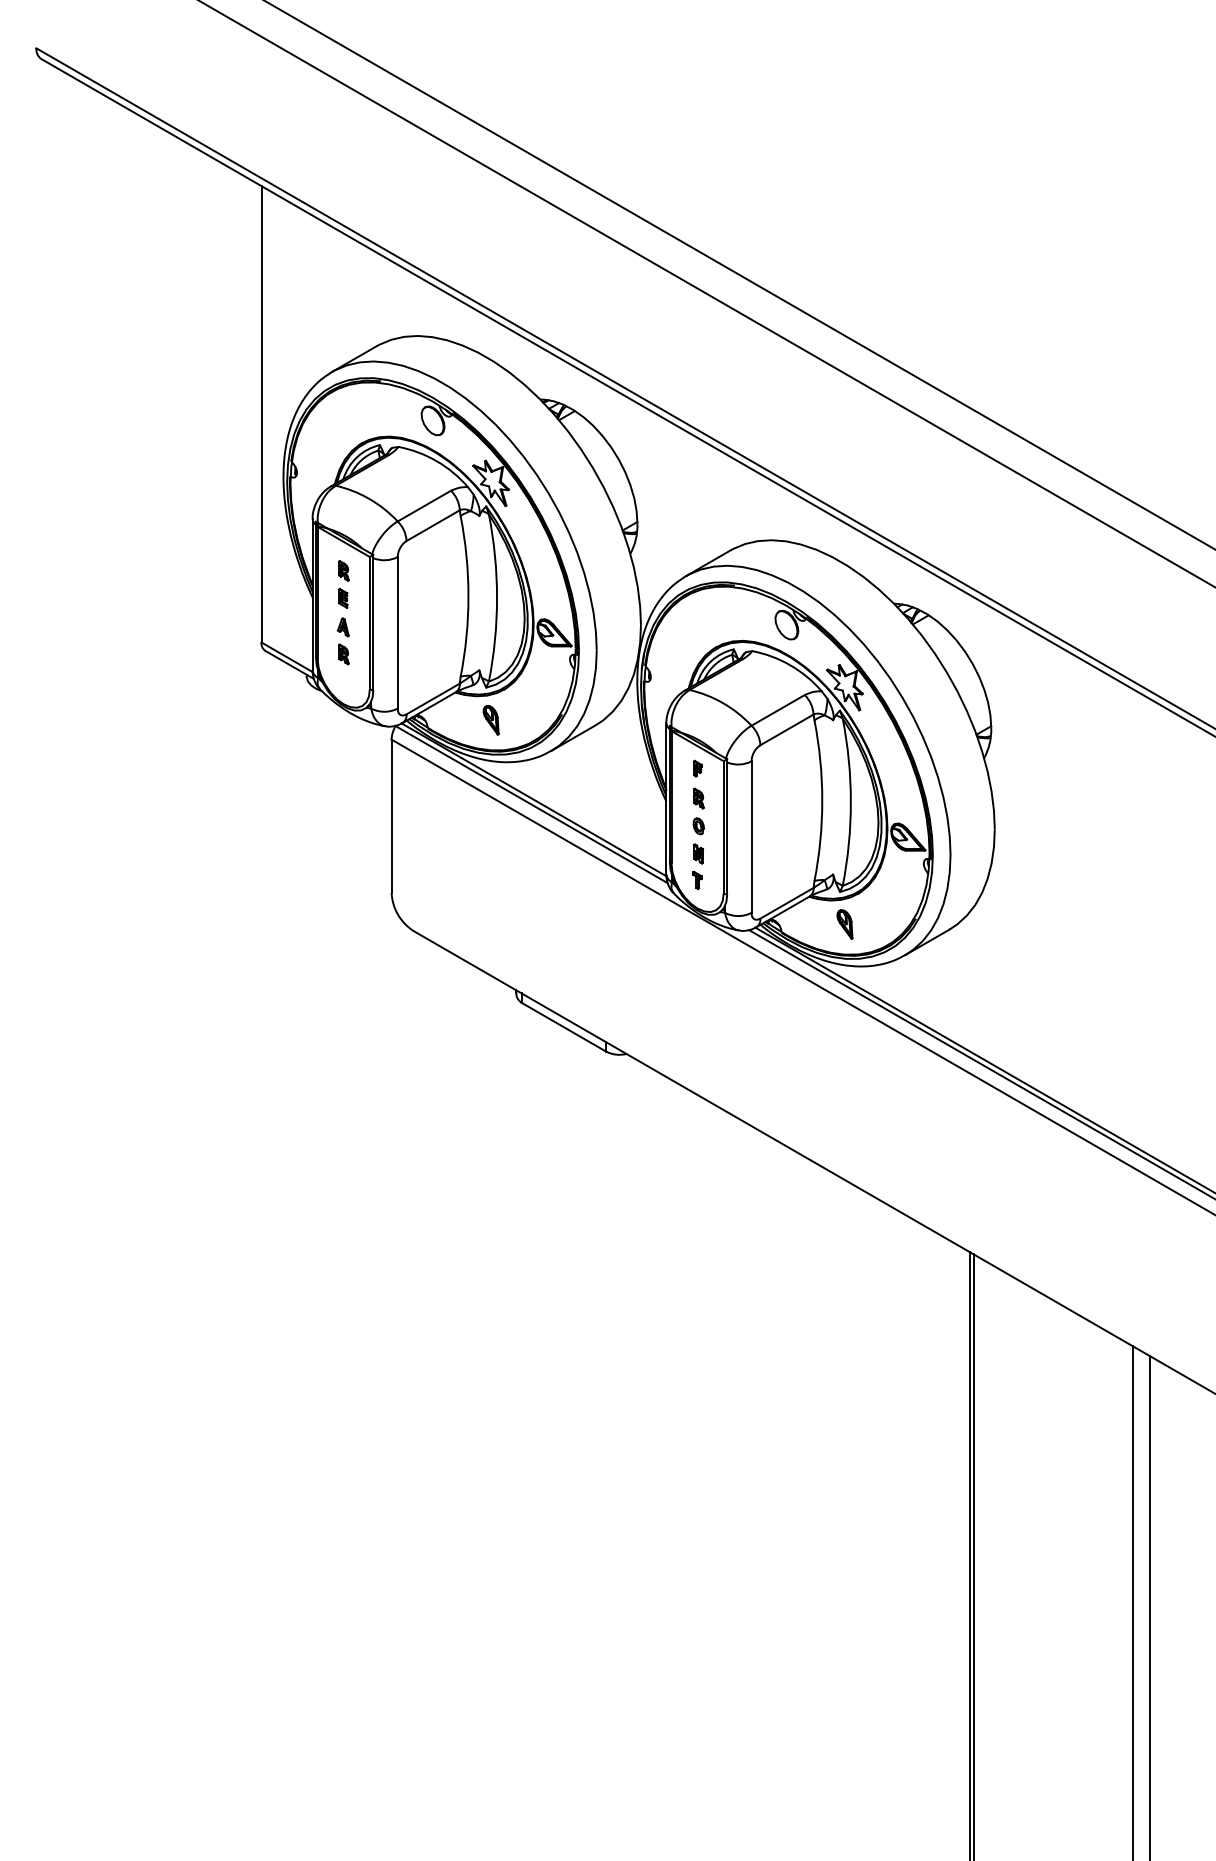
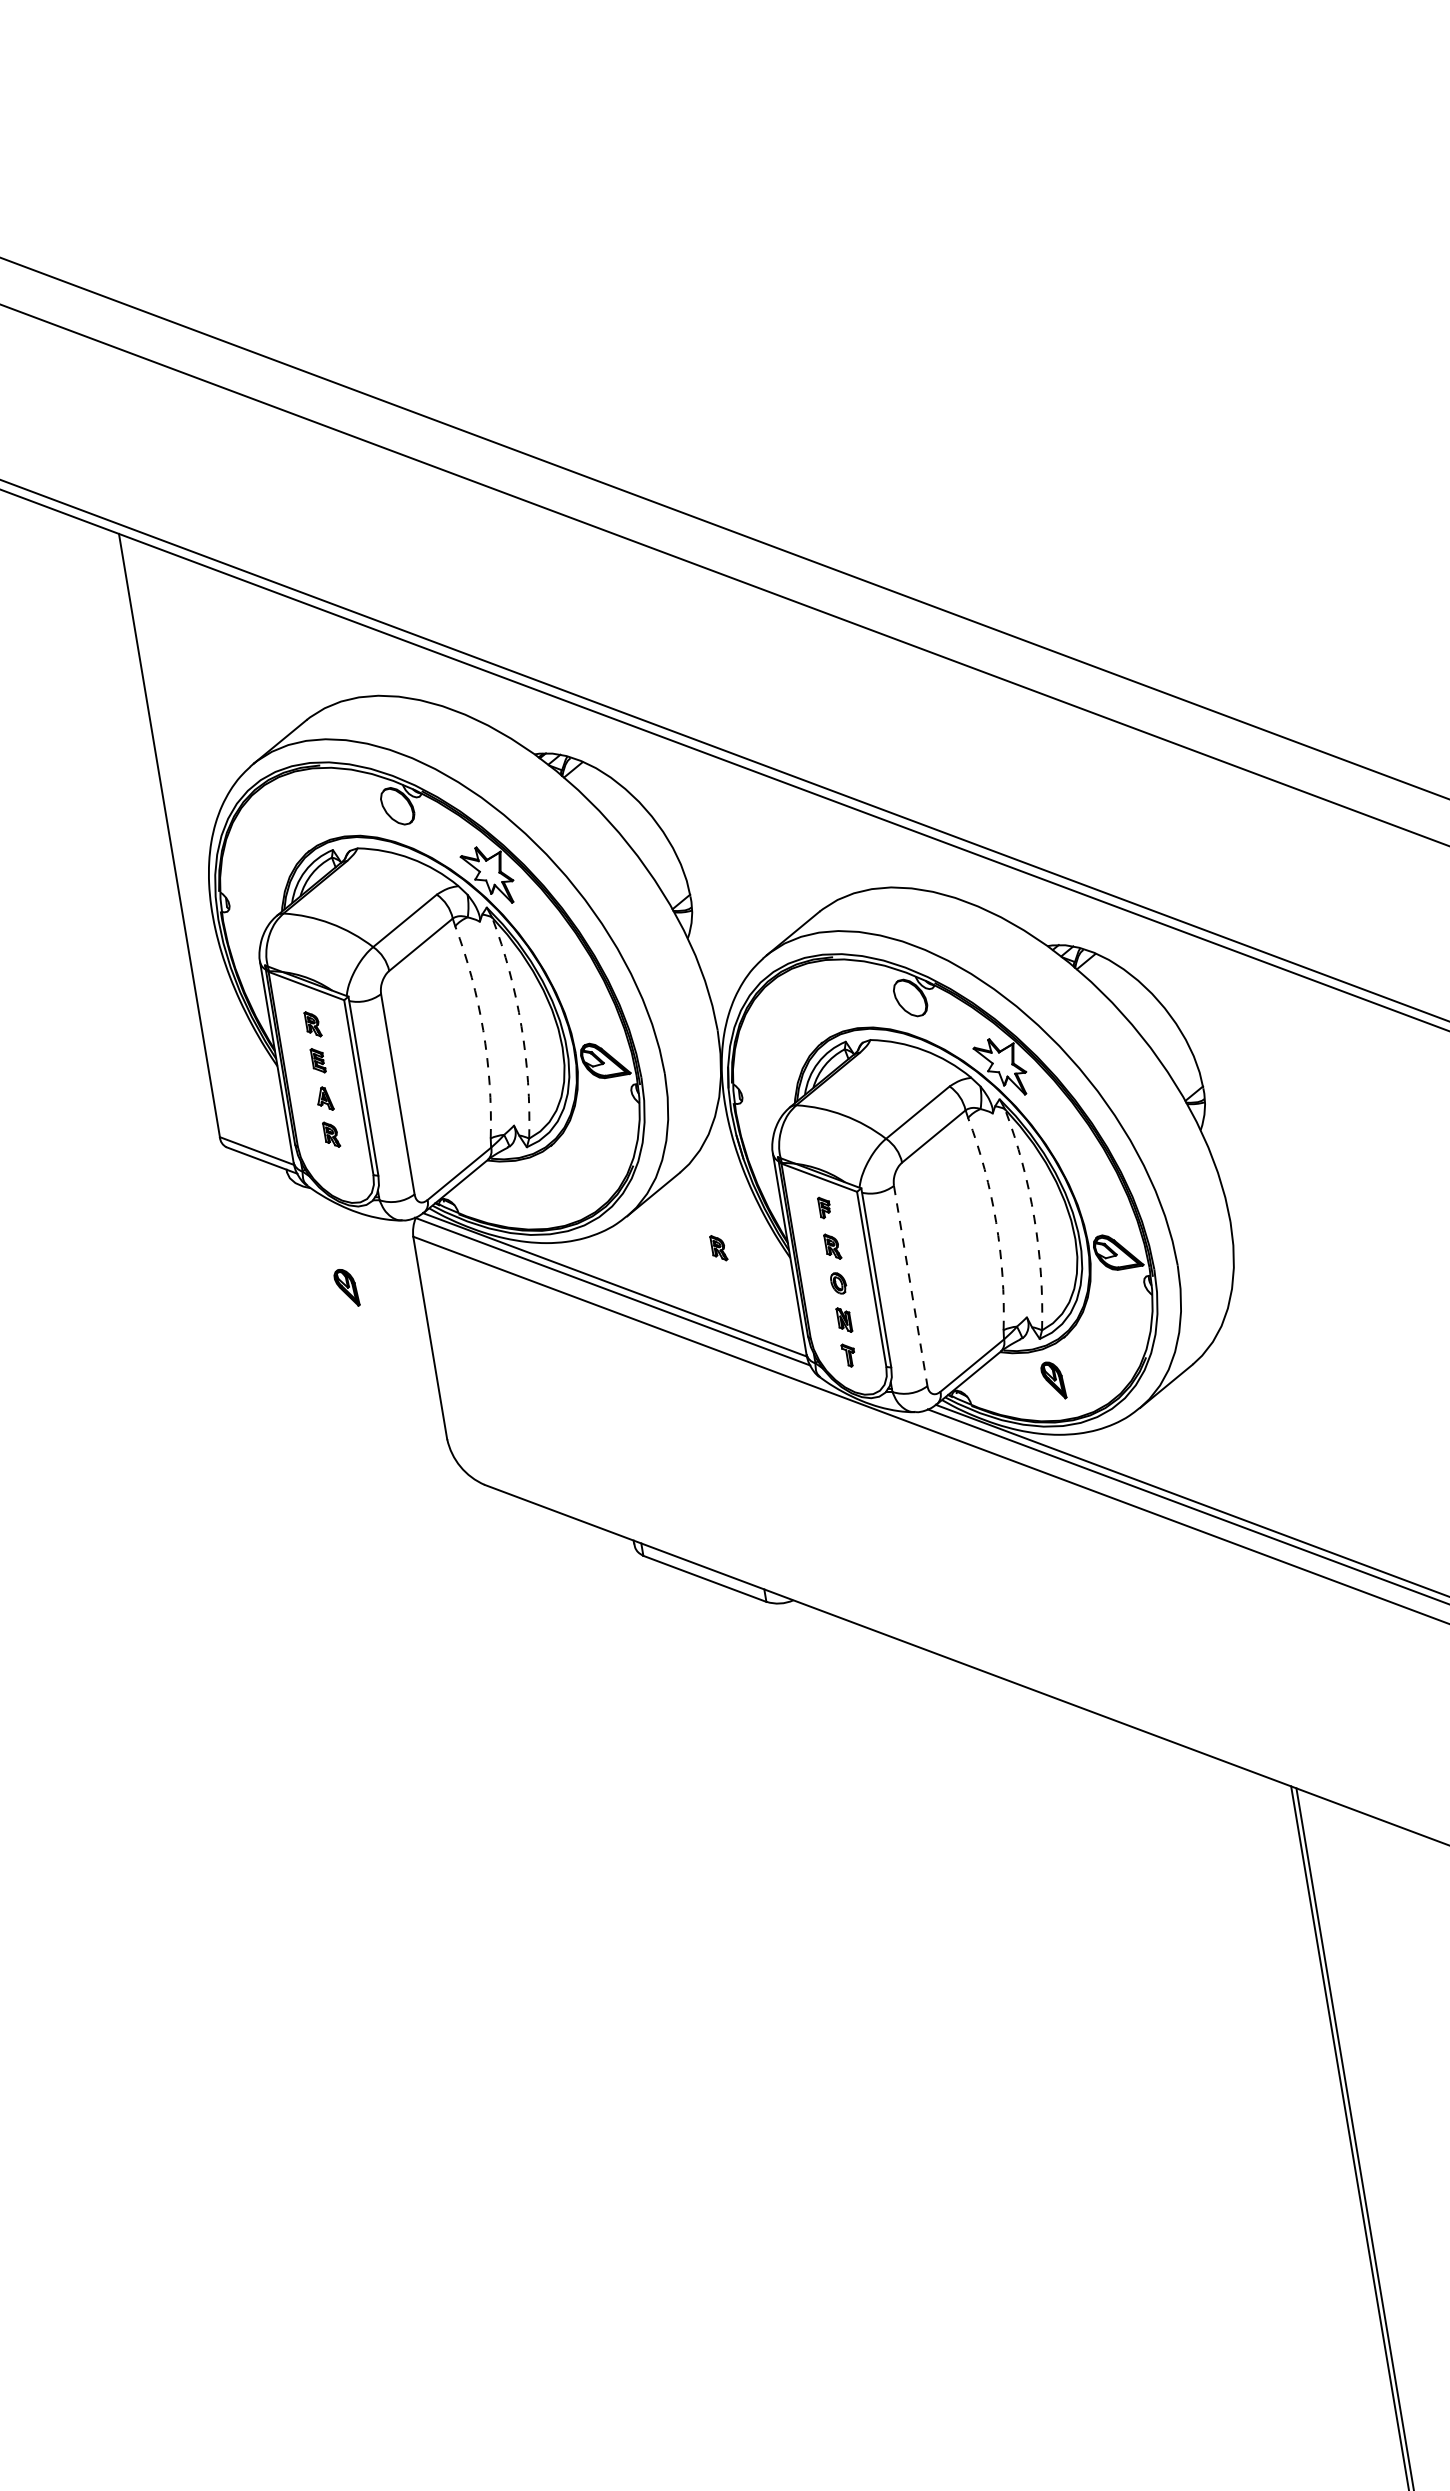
arc: (468, 596) -> (483, 1030), solid -> dashed
arc: (497, 598) -> (522, 1026), solid -> dashed
part: (490, 720) -> (345, 1288), moved
part: (614, 785) -> (718, 1248), added
arc: (822, 800) -> (996, 1221), solid -> dashed
arc: (850, 802) -> (1033, 1218), solid -> dashed
line: (751, 837) -> (910, 1286), solid -> dashed

